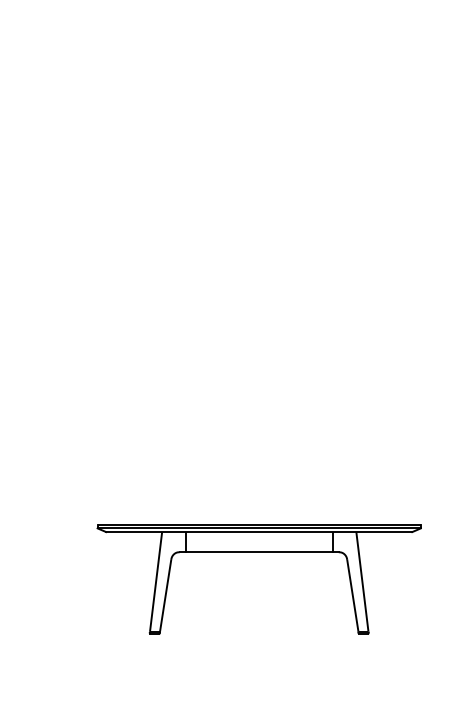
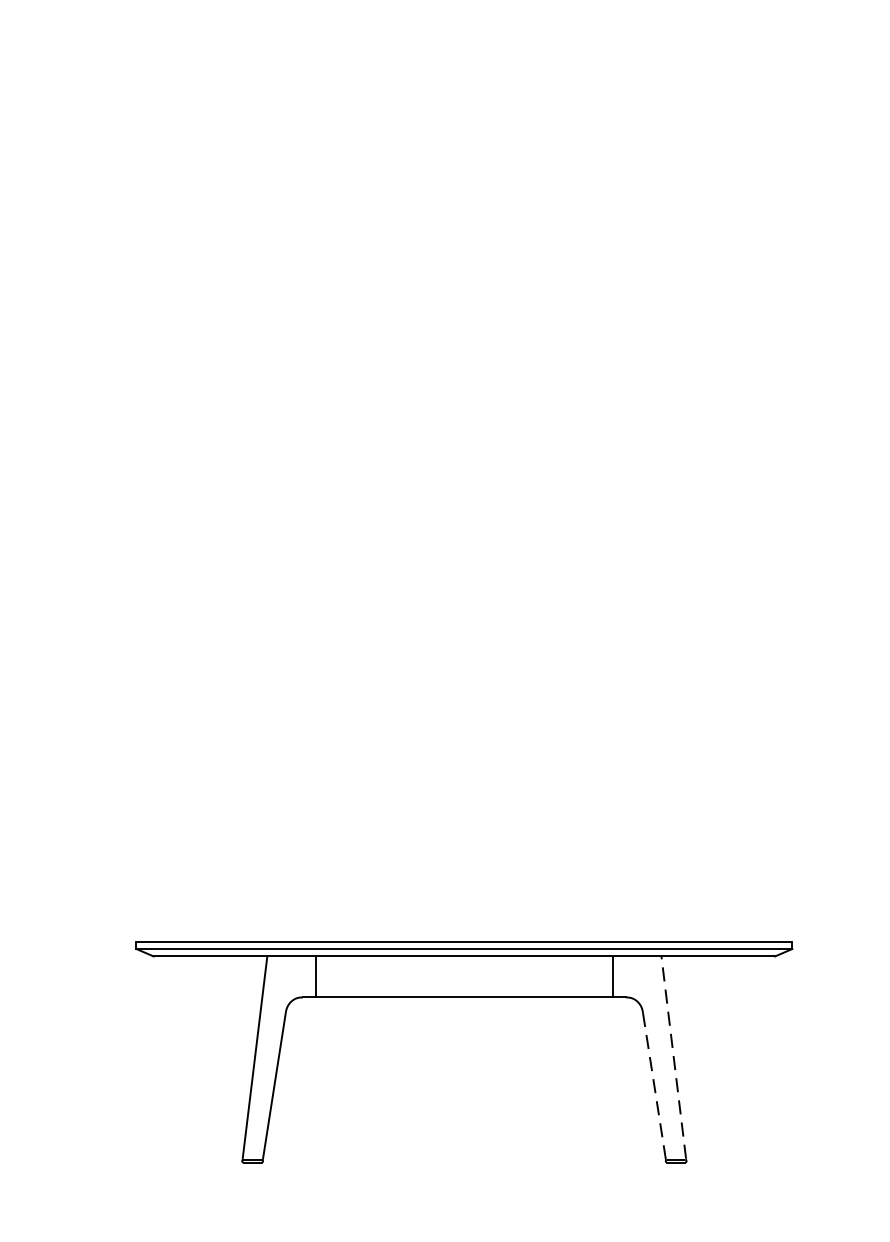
line: (362, 581) -> (673, 1056), solid -> dashed
line: (352, 596) -> (653, 1087), solid -> dashed

